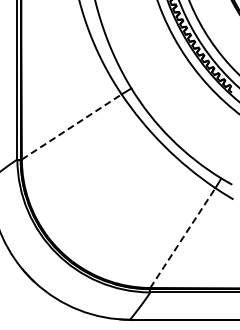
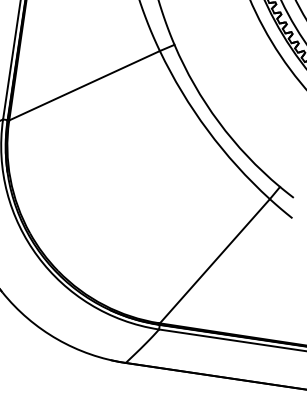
line: (71, 126) -> (84, 85), dashed -> solid
line: (182, 238) -> (214, 261), dashed -> solid

